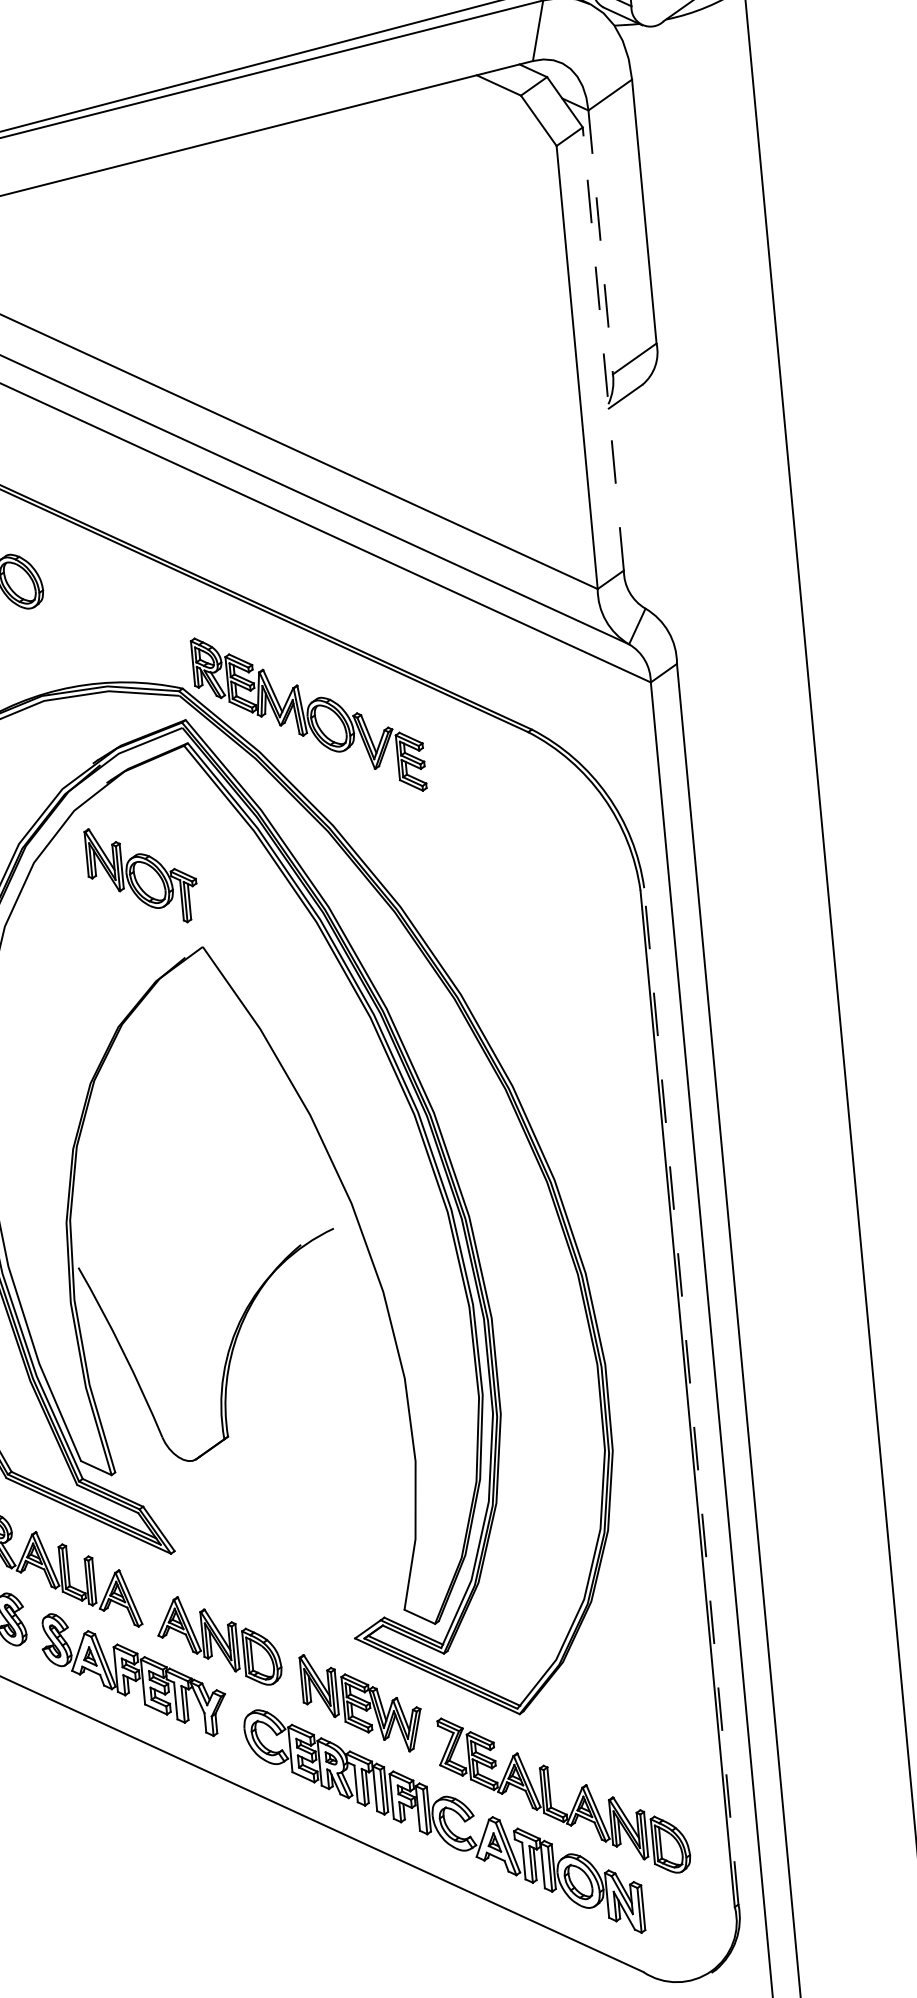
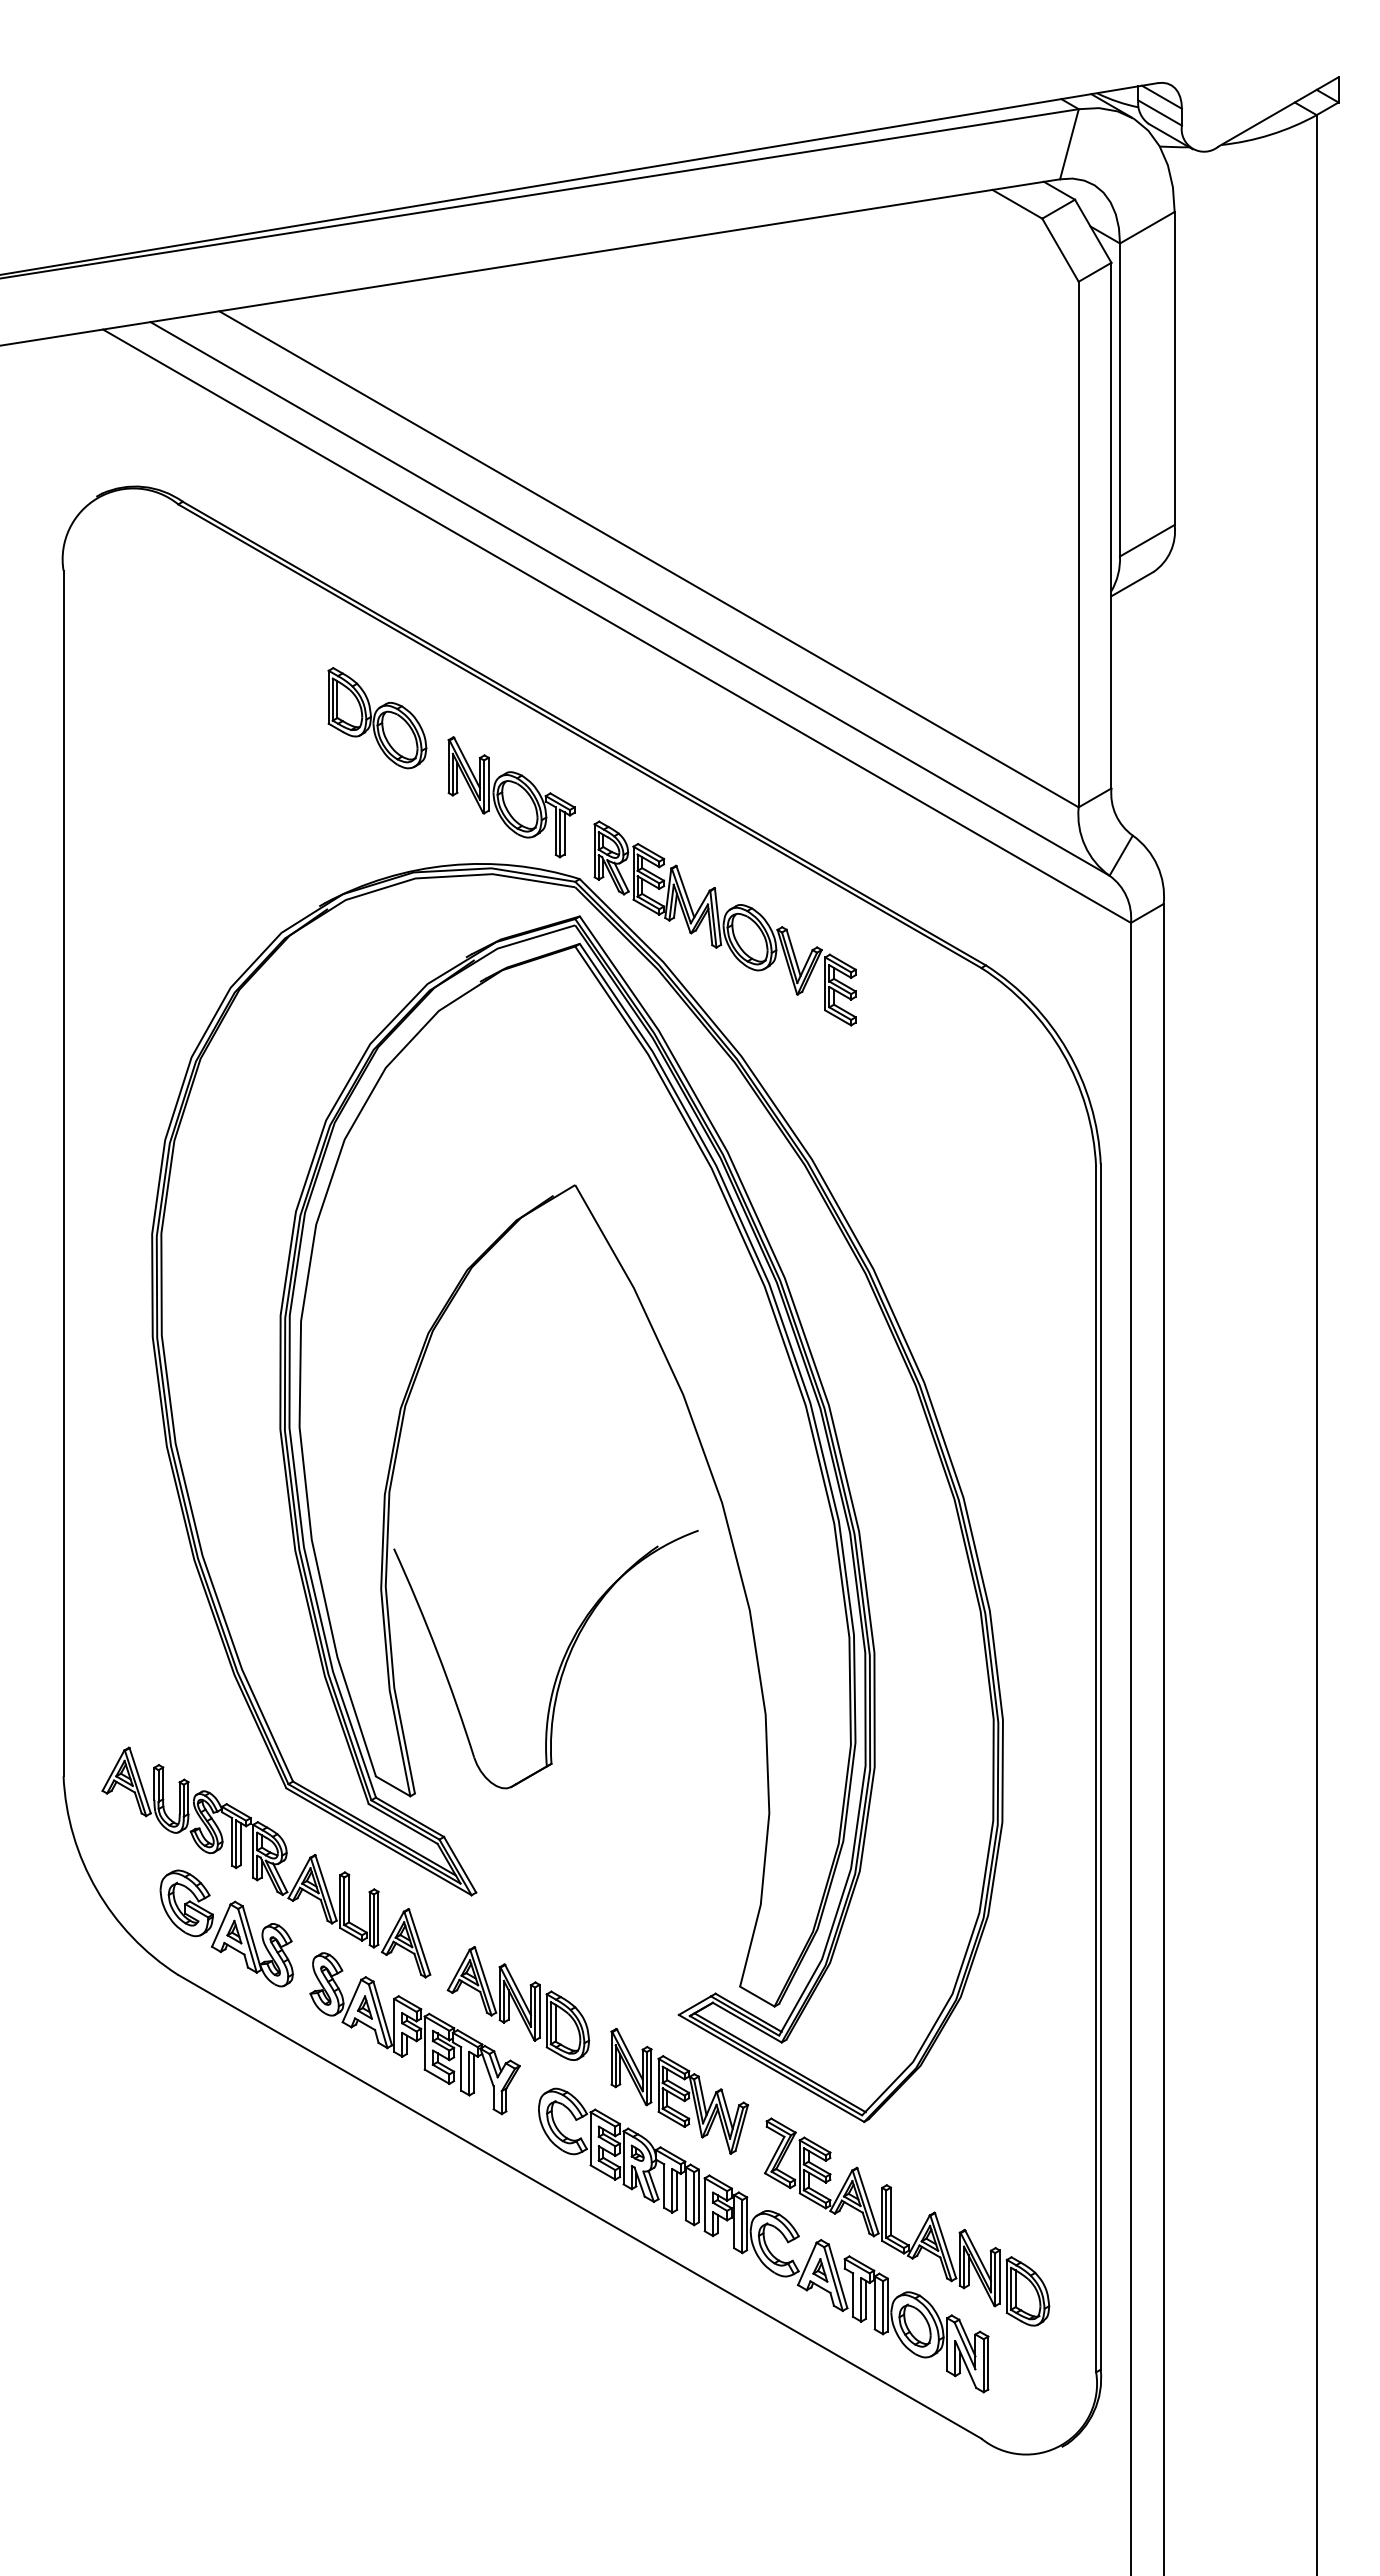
line: (601, 242) -> (1120, 400), dashed -> solid
line: (603, 348) -> (1111, 525), dashed -> solid
part: (142, 875) -> (511, 797), moved
line: (691, 1396) -> (1100, 1766), dashed -> solid

